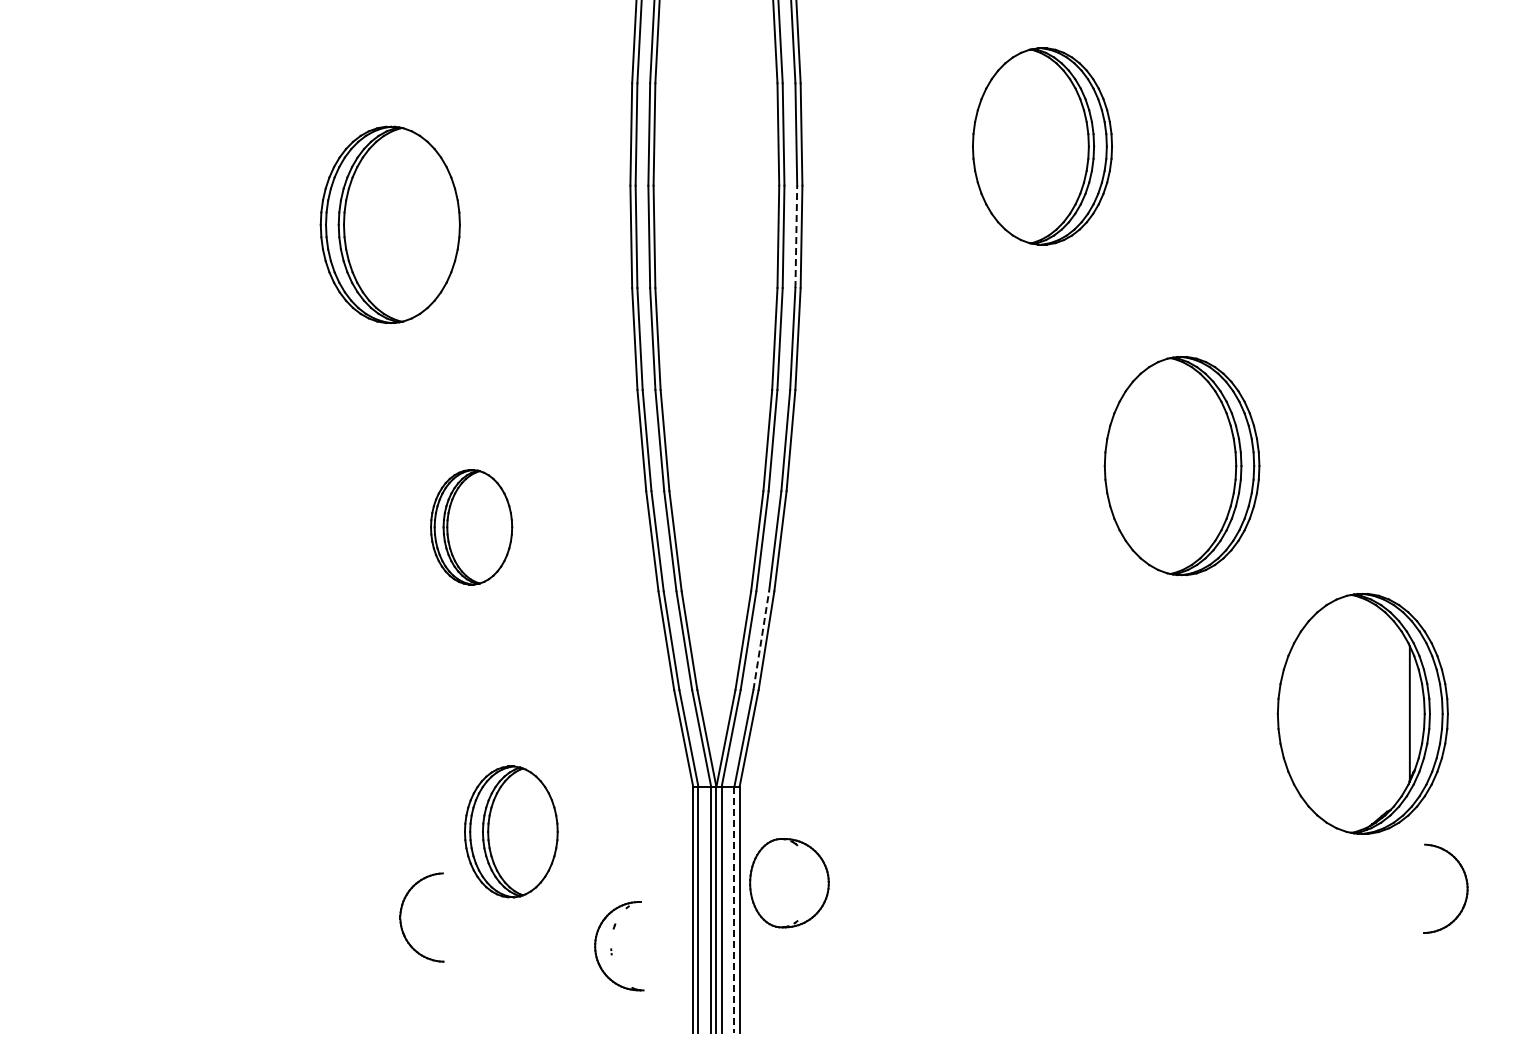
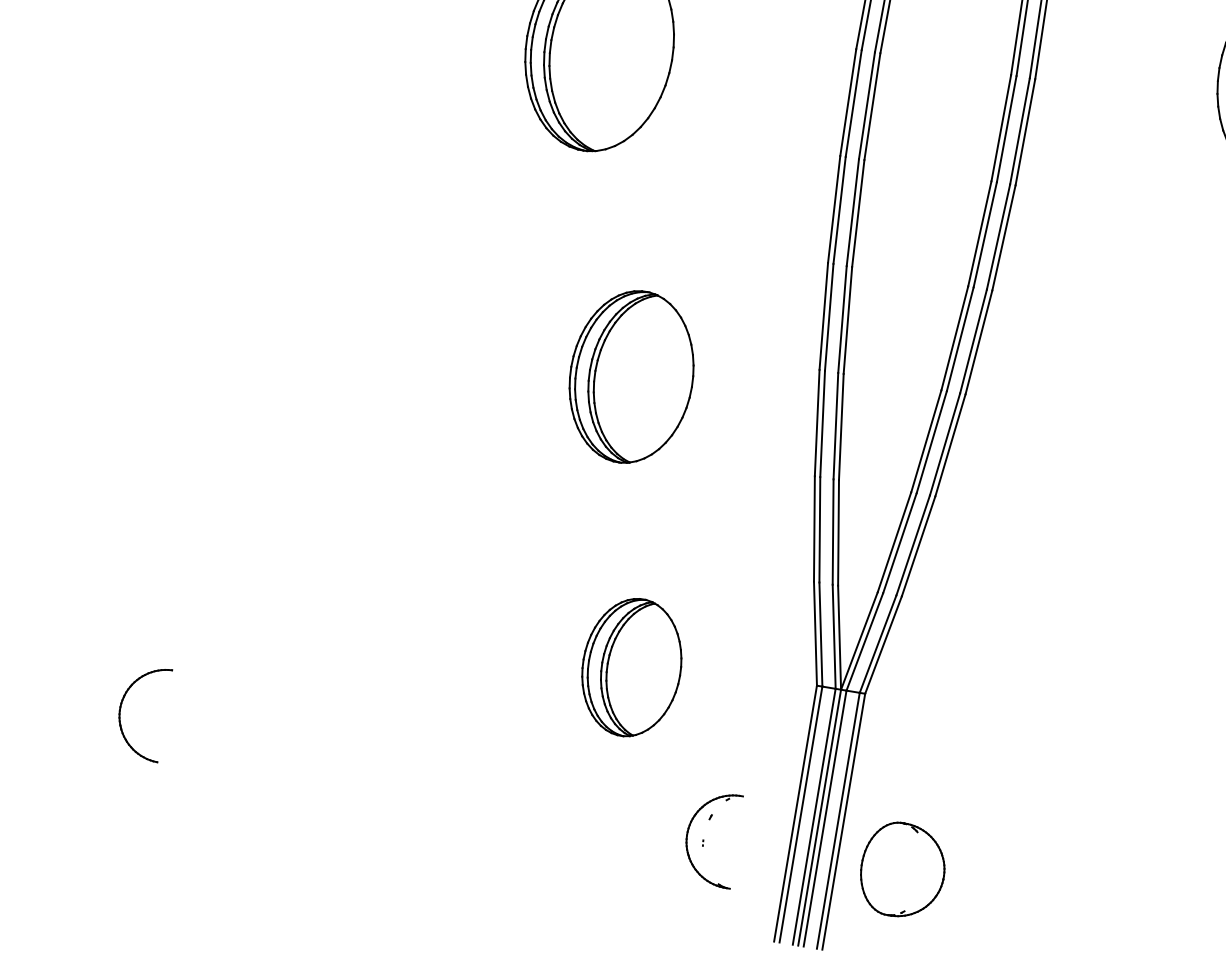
line: (796, 236) -> (1020, 131), dashed -> solid
part: (471, 527) -> (631, 377), size x1.43
line: (761, 640) -> (913, 545), dashed -> solid
part: (511, 831) -> (632, 667), moved
part: (789, 883) -> (902, 870), moved
line: (734, 909) -> (838, 820), dashed -> solid
part: (401, 916) -> (121, 707), moved

